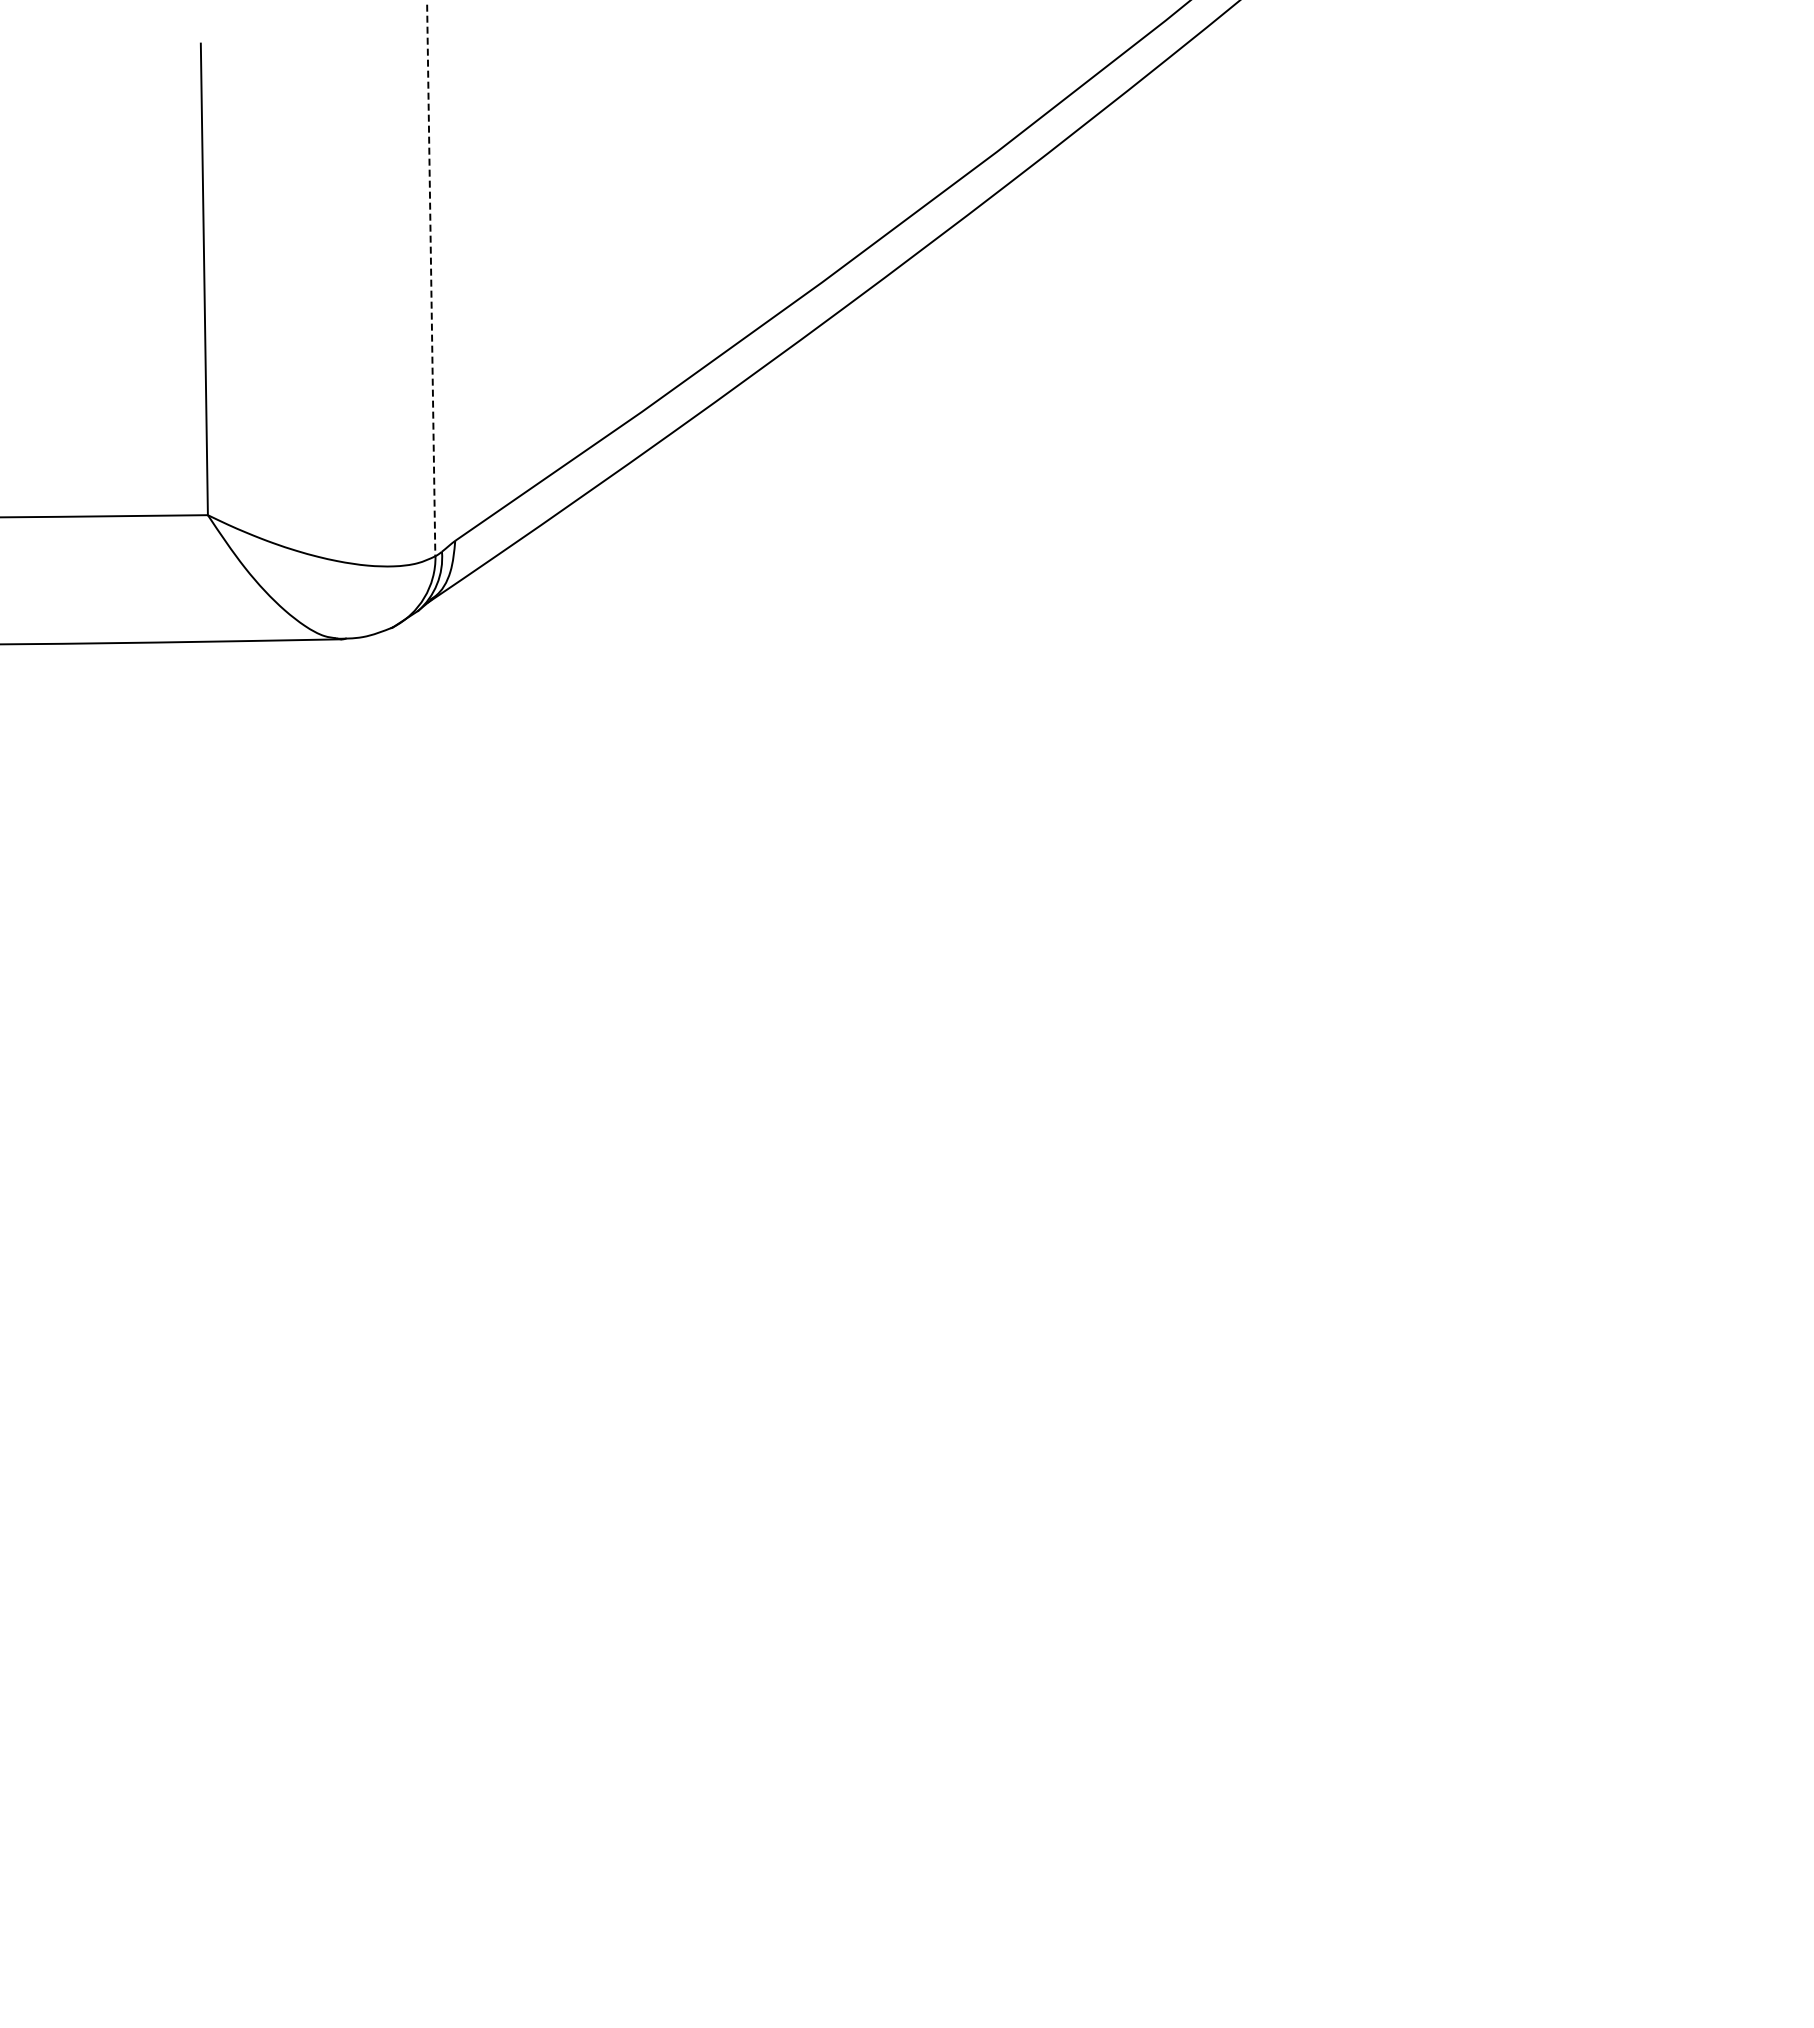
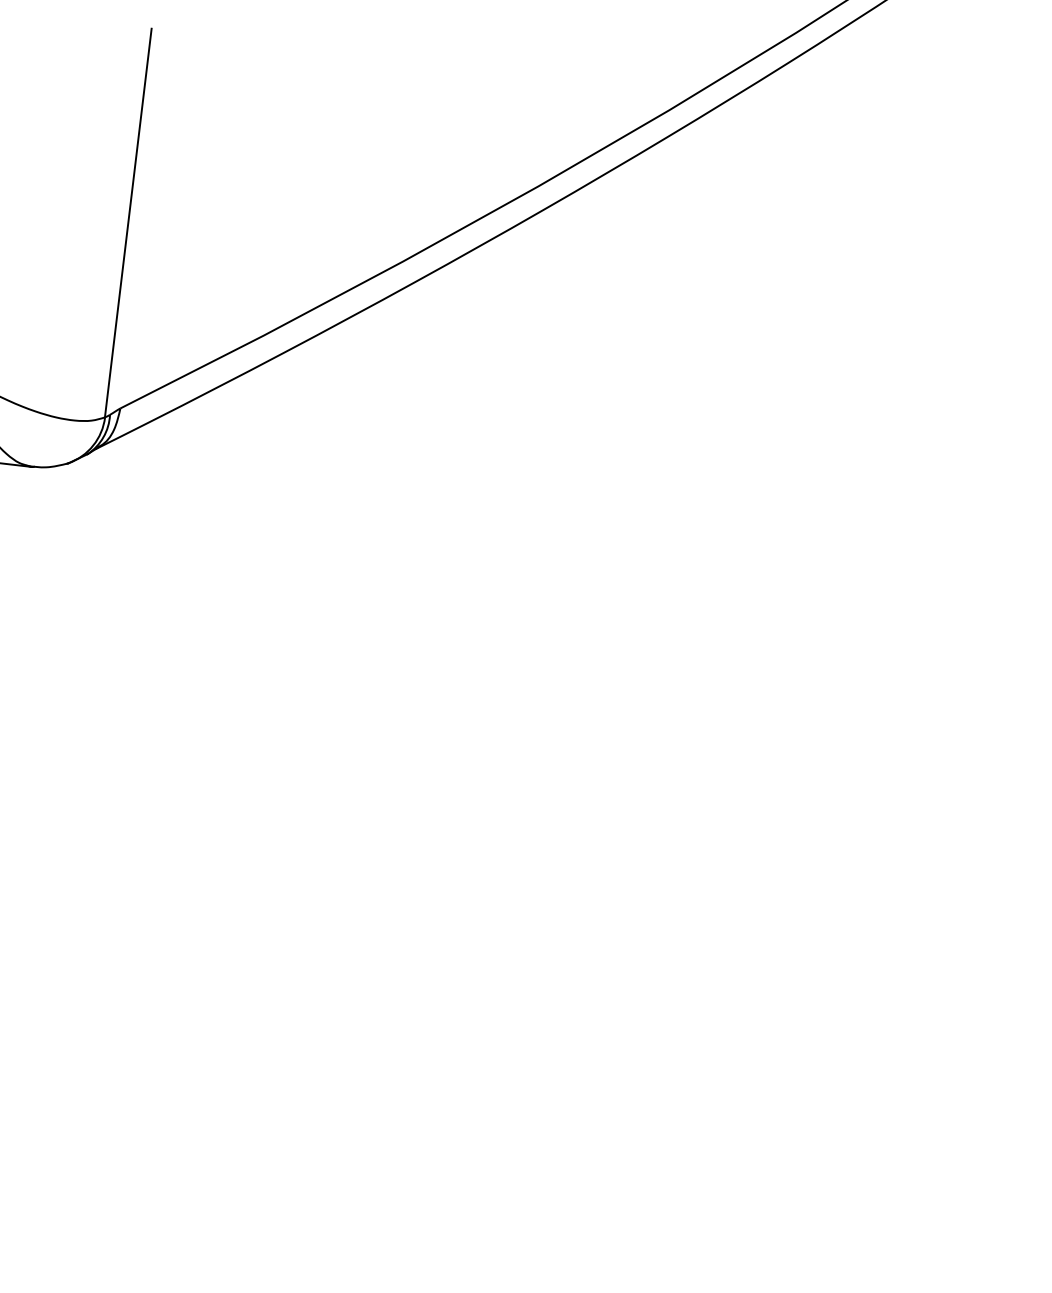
line: (431, 280) -> (128, 223), dashed -> solid

